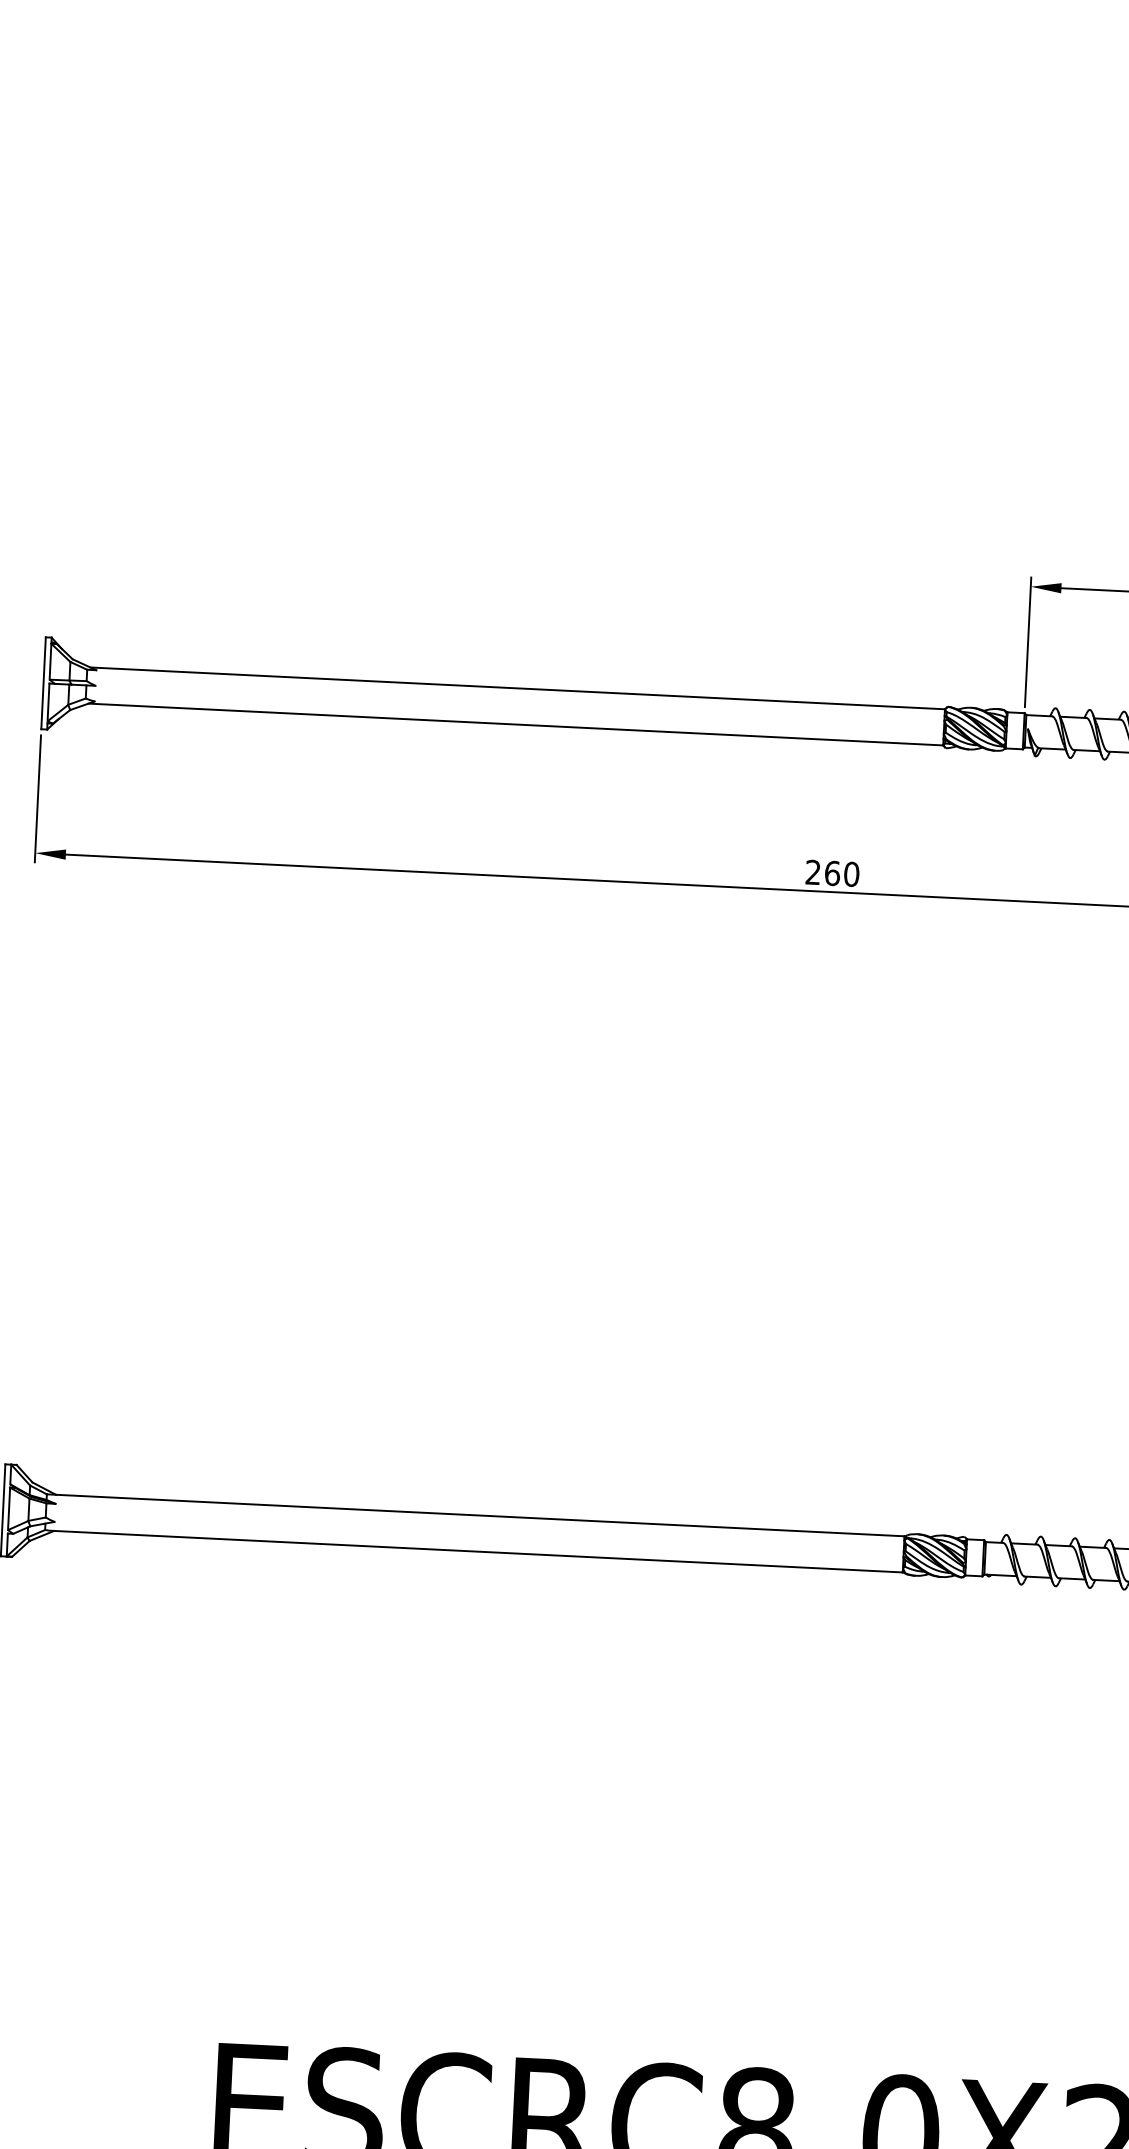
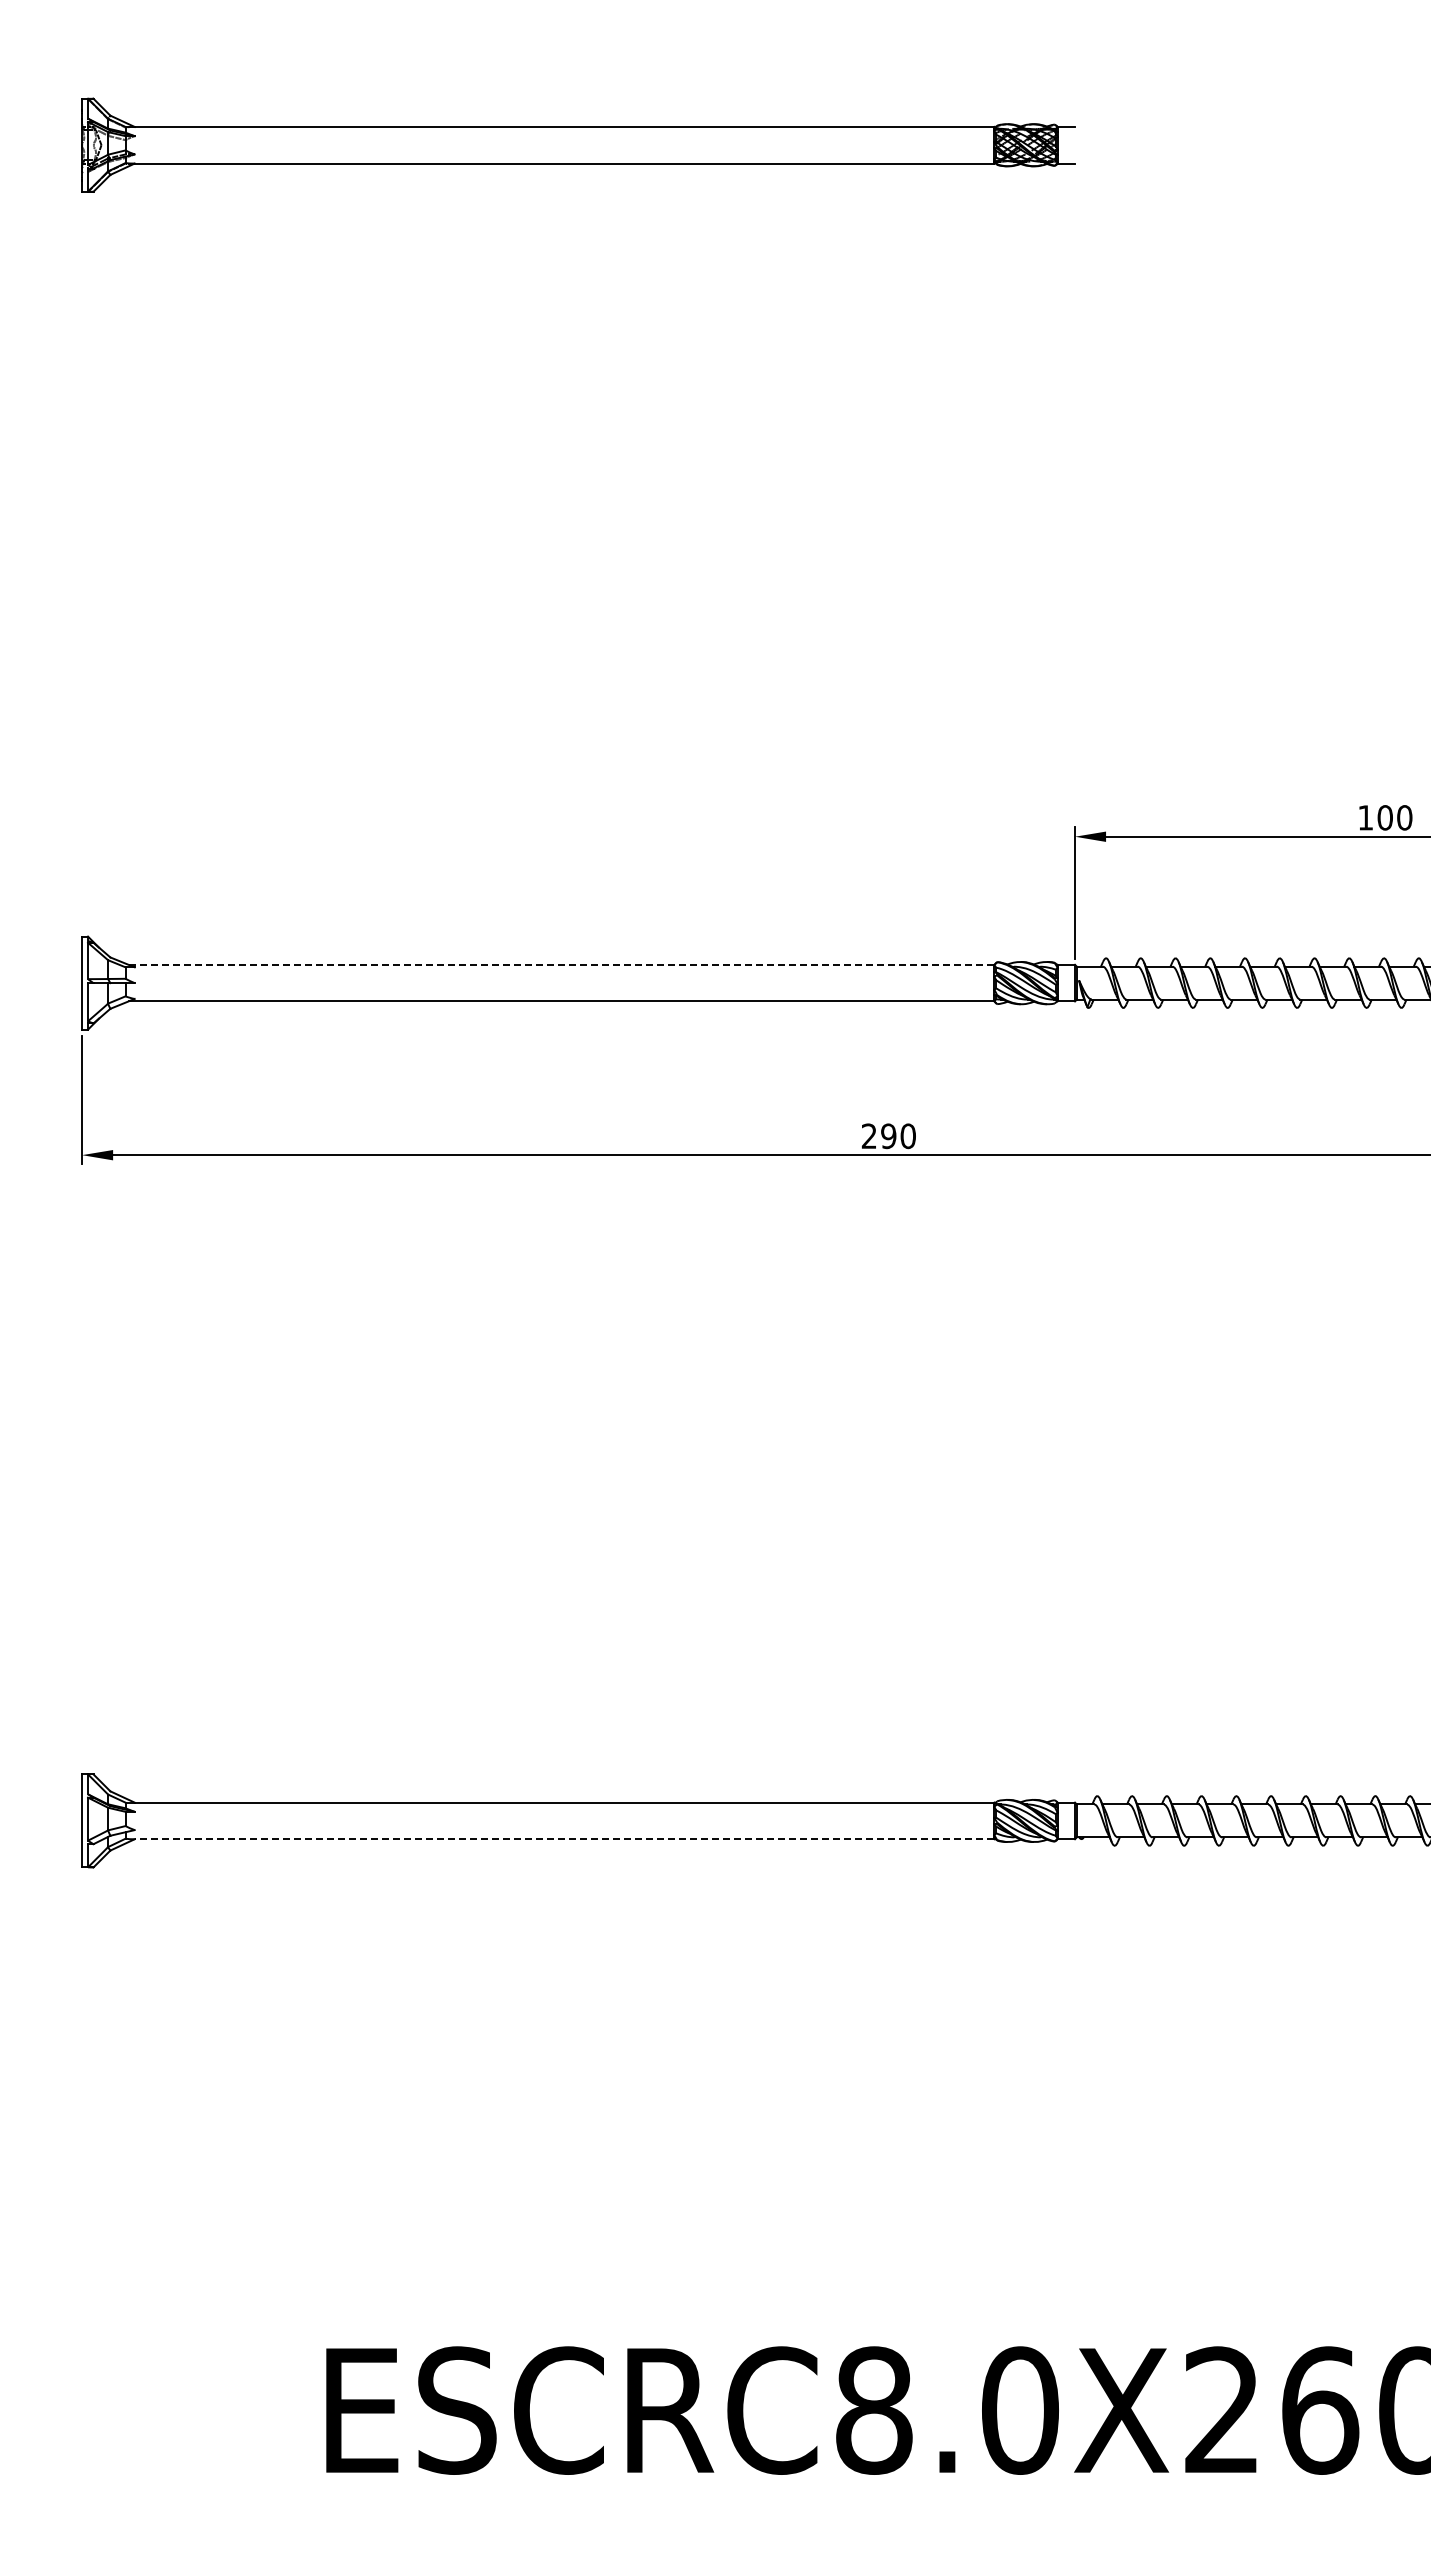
line: (517, 688) -> (561, 964), solid -> dashed
text: (832, 873) -> (888, 1136), 260 -> 290
line: (478, 1551) -> (564, 1839), solid -> dashed

